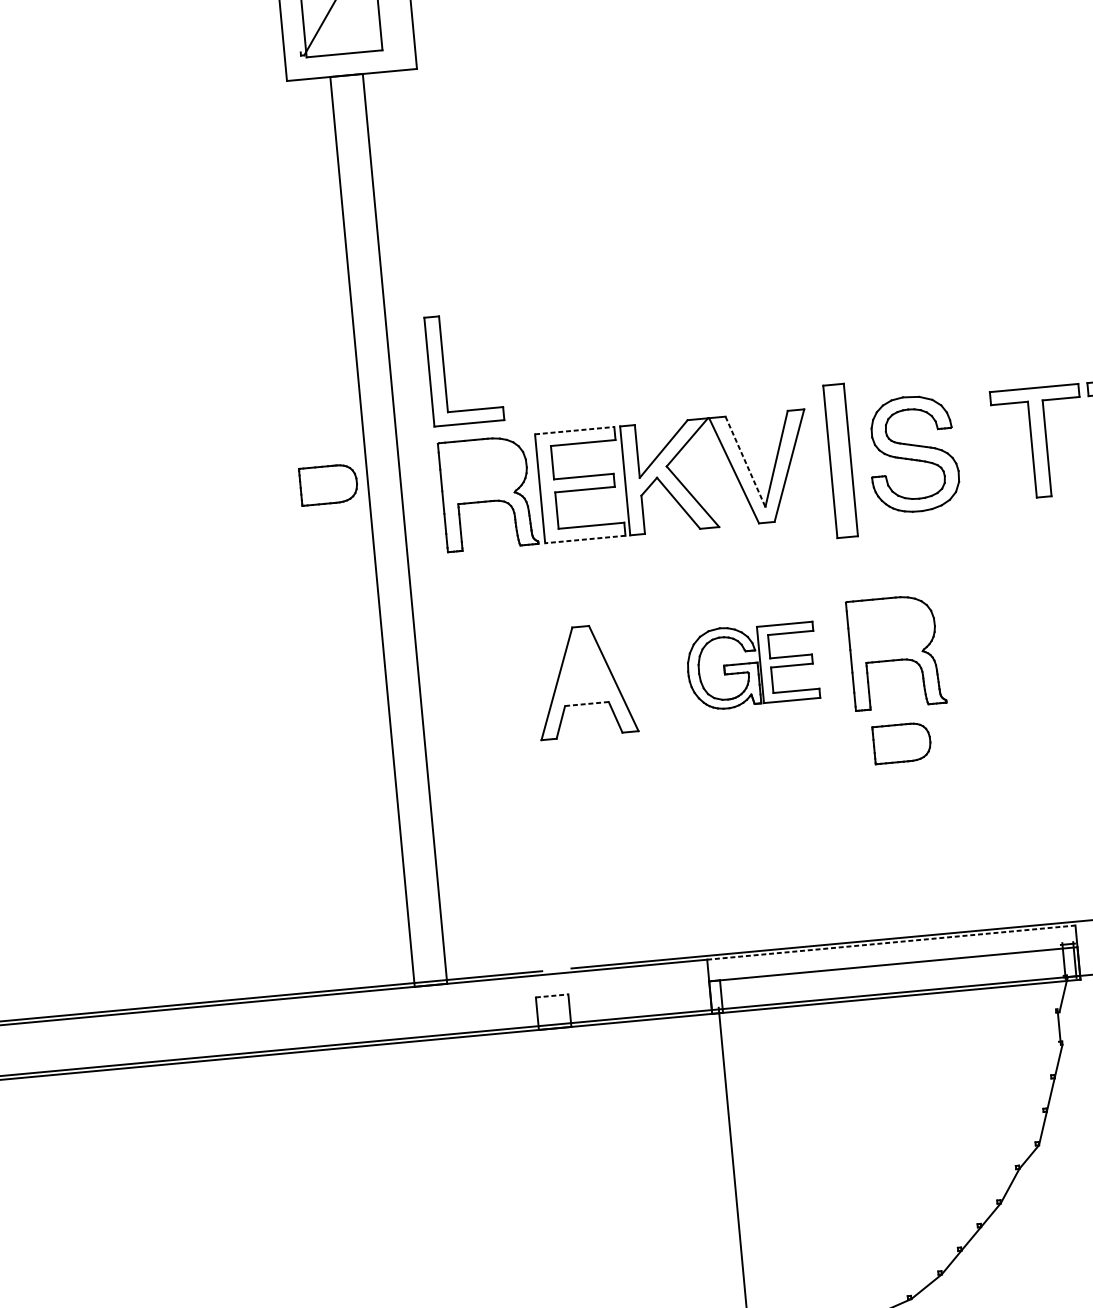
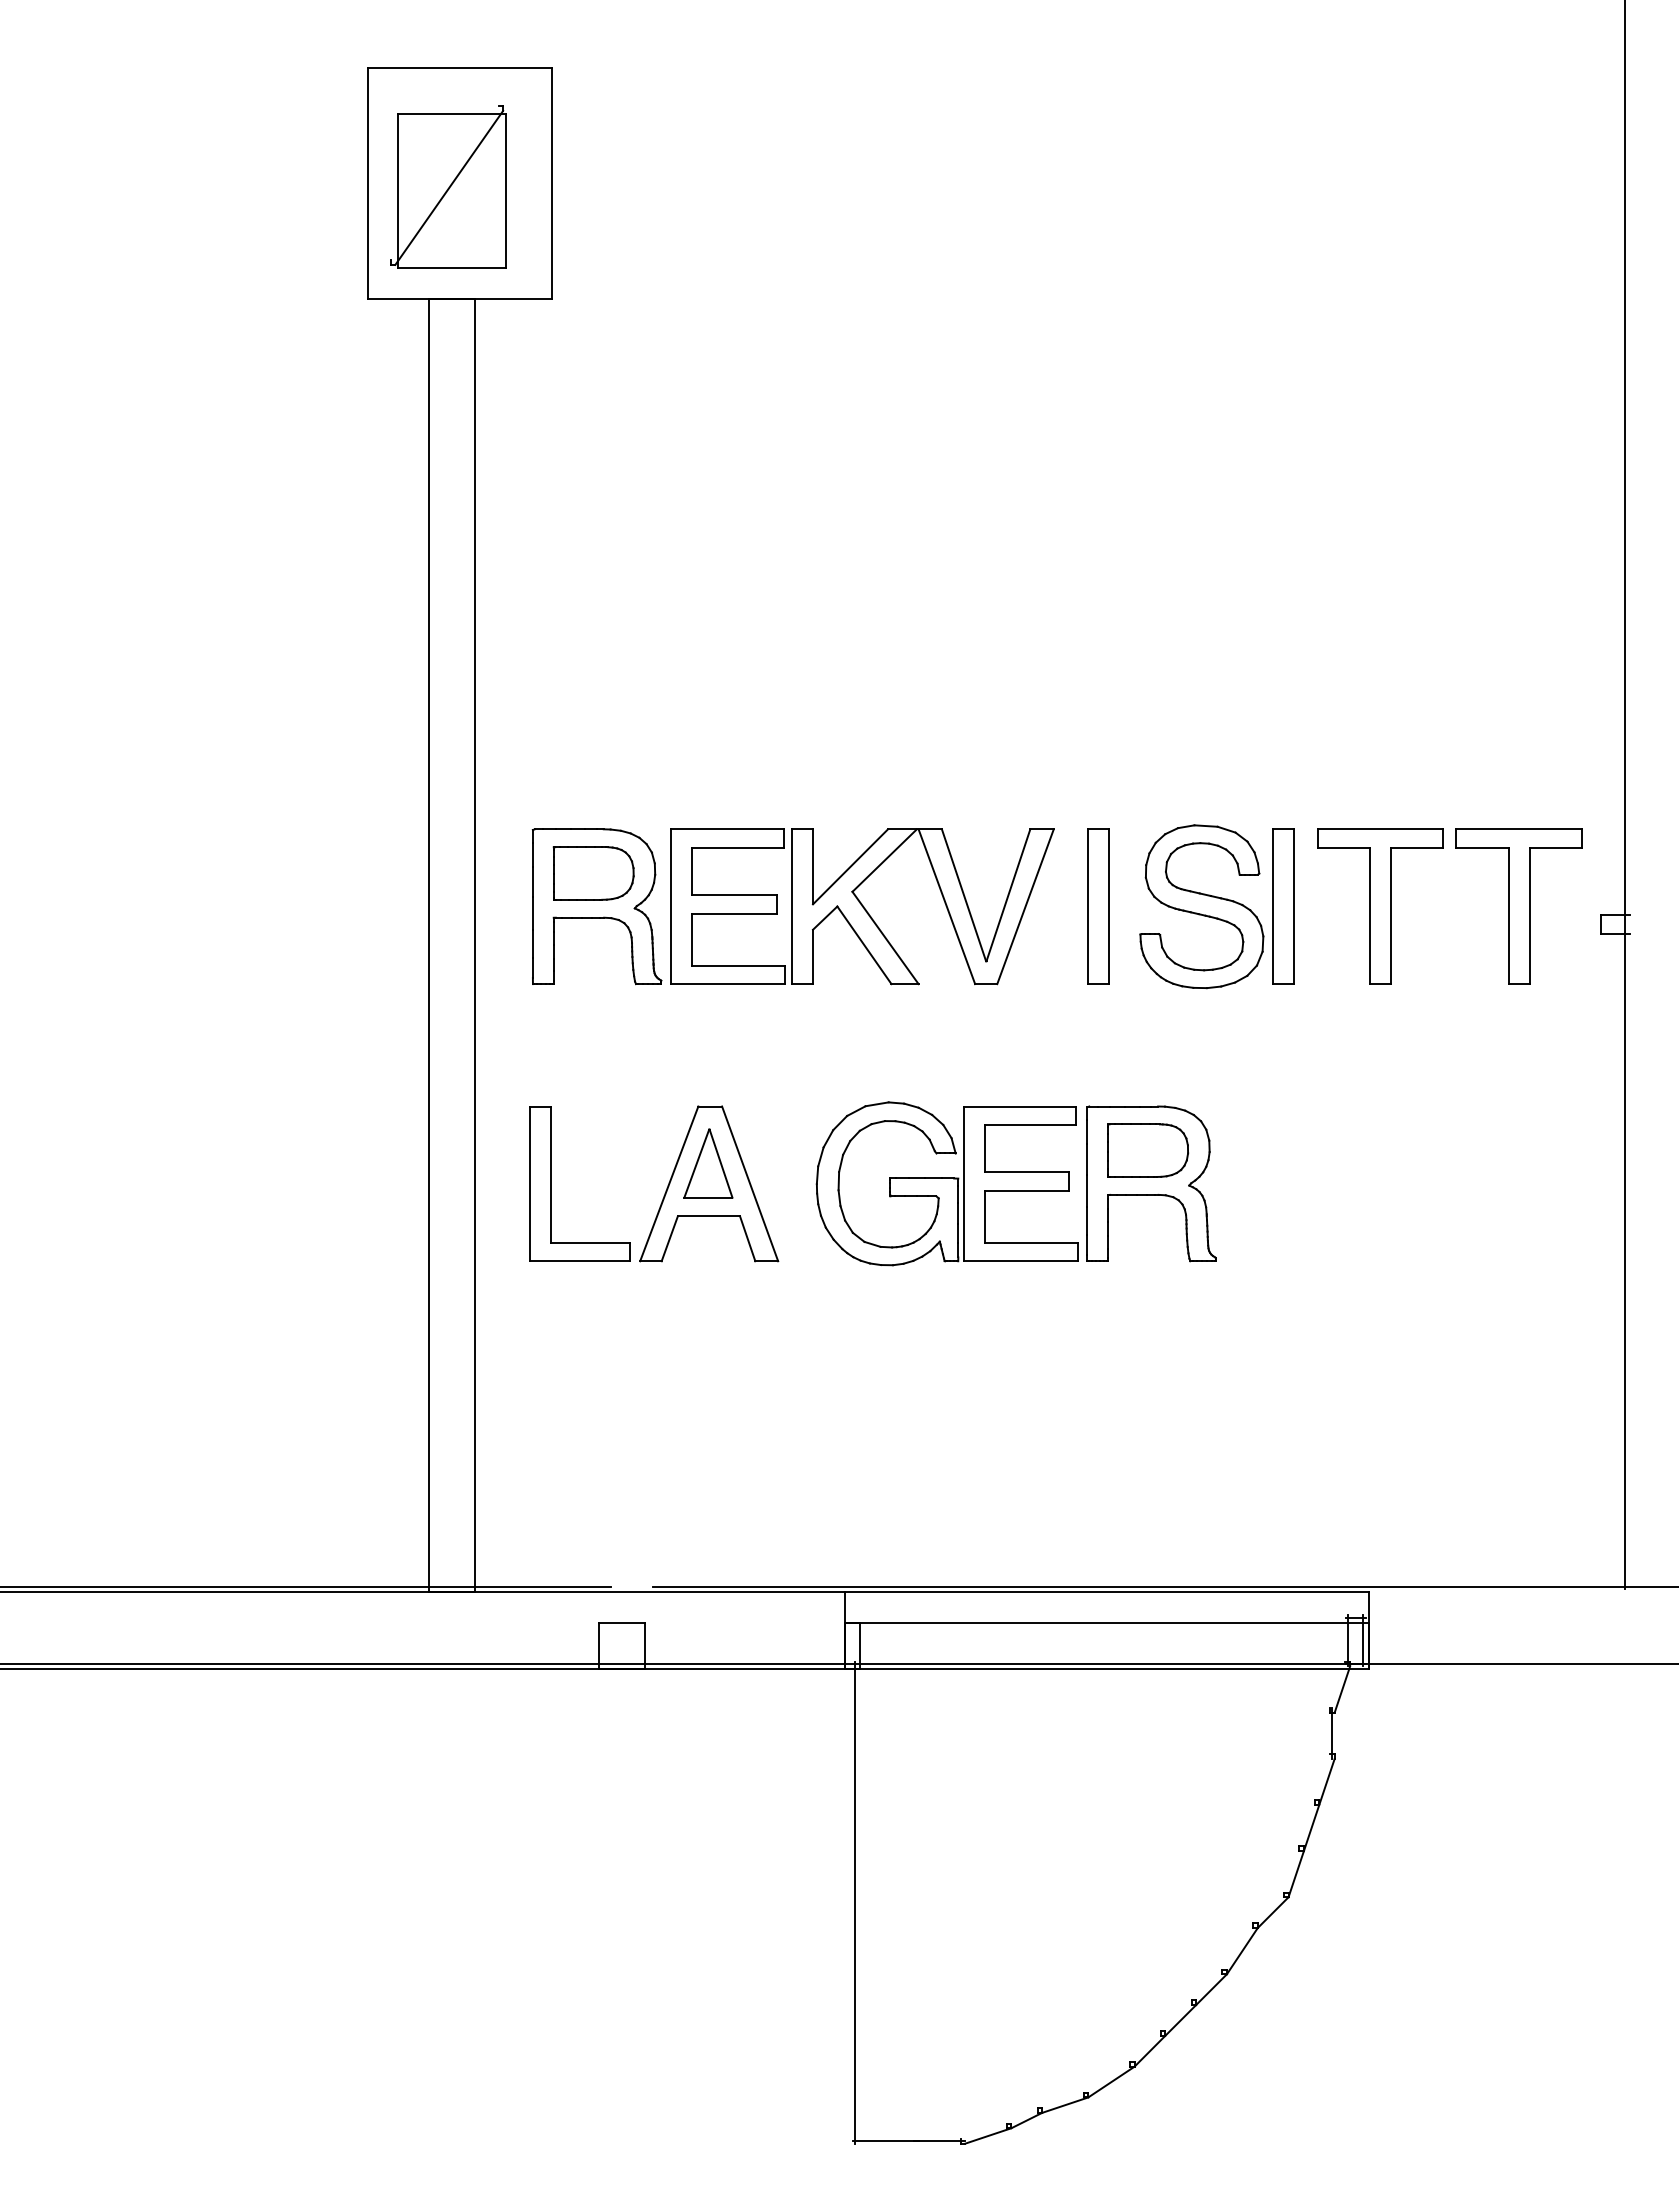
part: (444, 370) -> (551, 1183), moved
line: (574, 430) -> (727, 829), dashed -> solid
part: (970, 448) -> (1283, 906), added
part: (840, 460) -> (1098, 906), size x0.71
line: (745, 461) -> (964, 895), dashed -> solid
part: (328, 484) -> (593, 873), moved
line: (584, 539) -> (727, 984), dashed -> solid
part: (751, 665) -> (946, 1183), size x1.43
part: (583, 666) -> (708, 1163), added
line: (586, 704) -> (708, 1216), dashed -> solid
part: (902, 743) -> (1148, 1150), moved
line: (891, 942) -> (1106, 1592), dashed -> solid
line: (552, 996) -> (622, 1623), dashed -> solid

